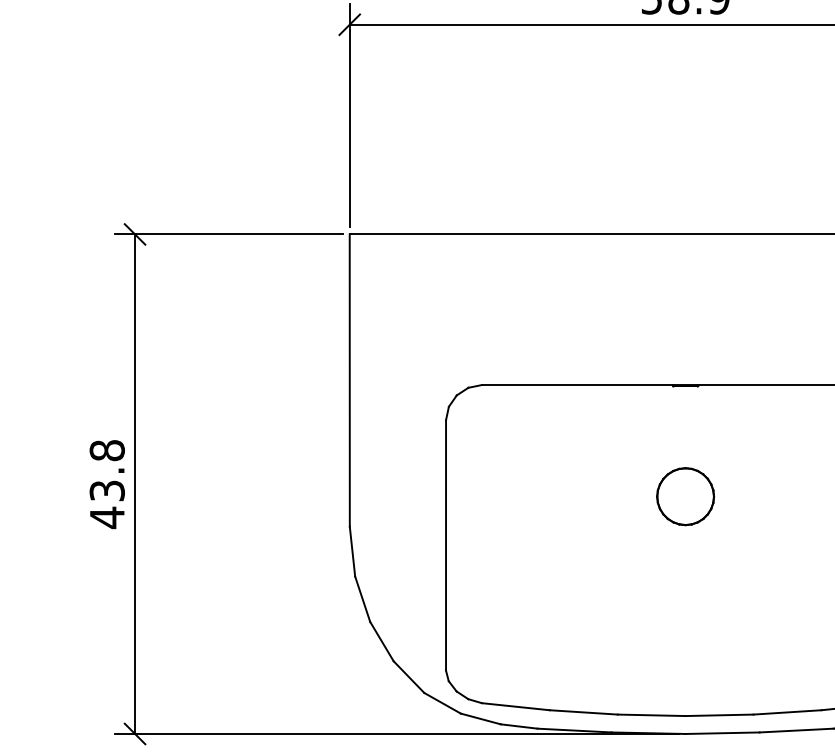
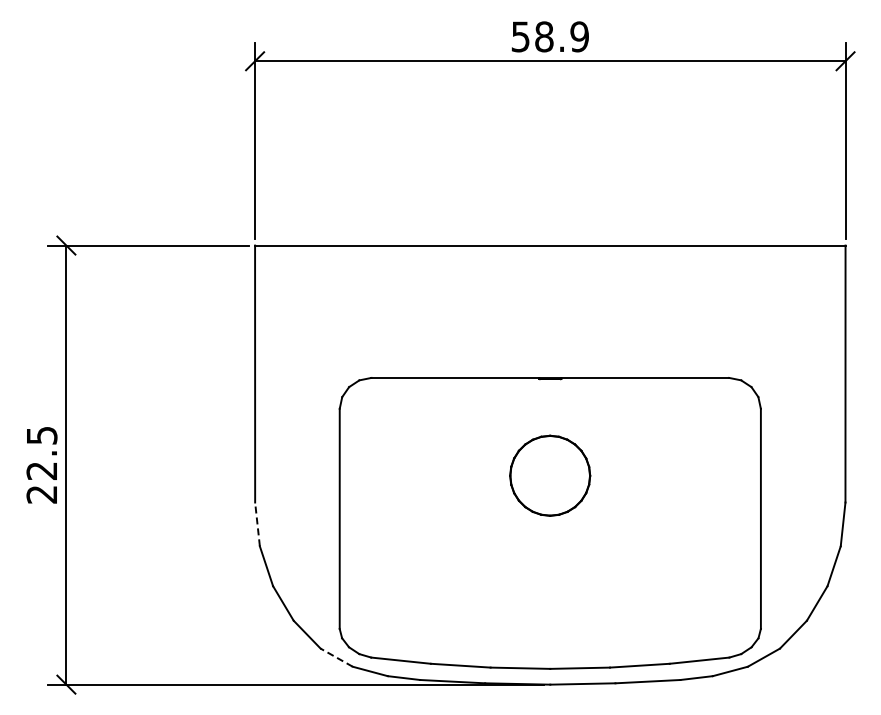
text: (106, 484) -> (41, 465), 43.8 -> 22.5
part: (685, 497) -> (550, 476), size x1.6
line: (352, 550) -> (257, 523), solid -> dashed
line: (442, 703) -> (336, 657), solid -> dashed

